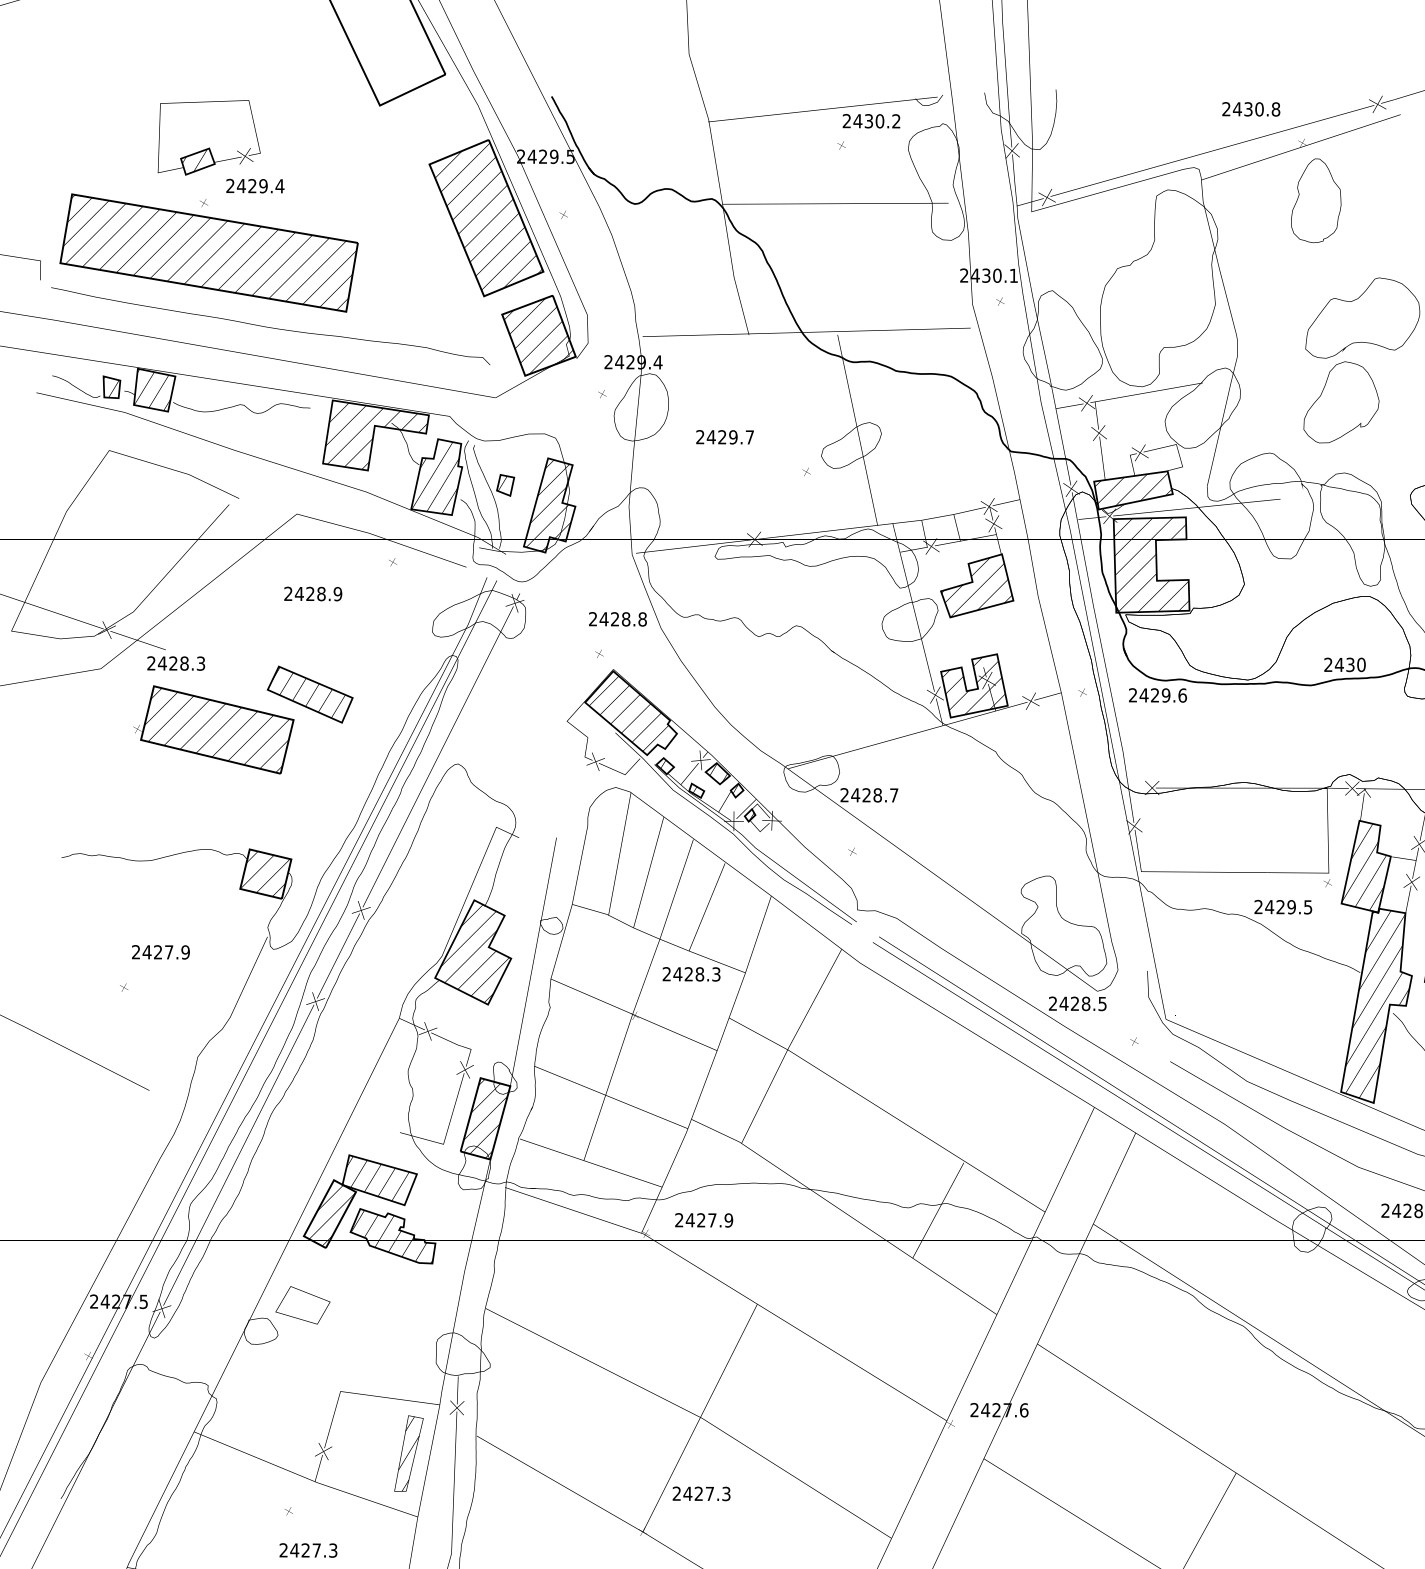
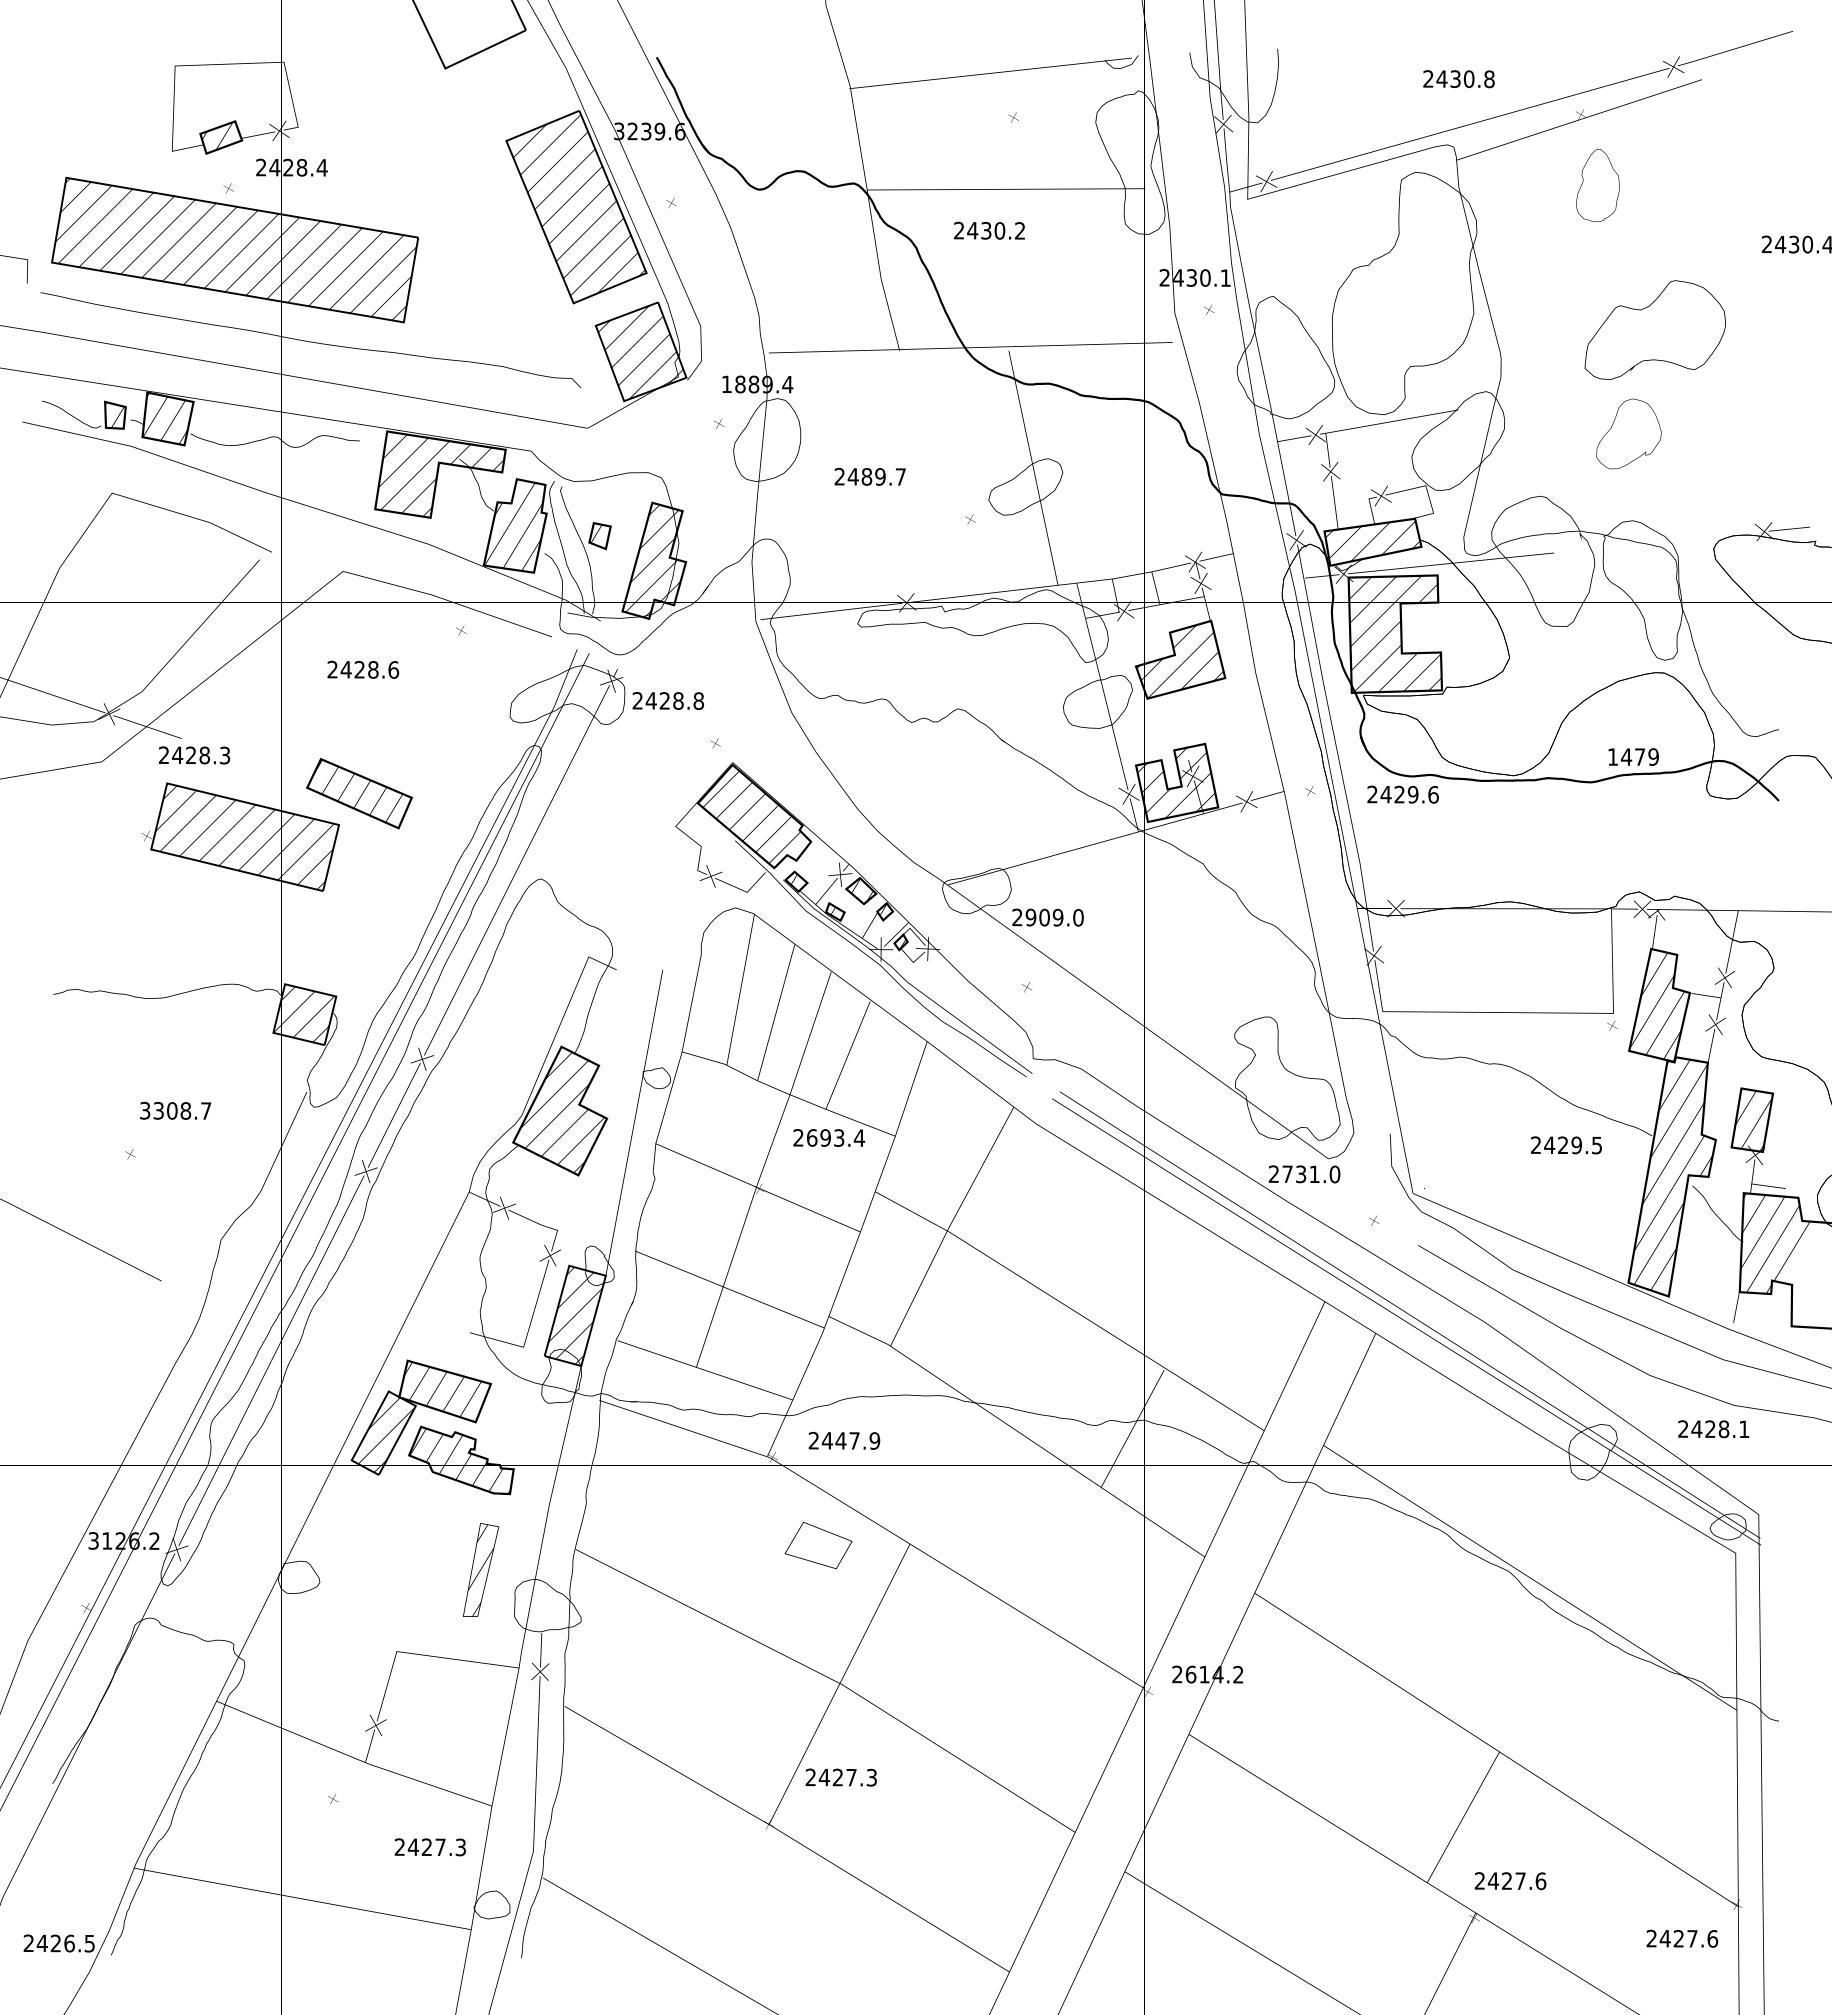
text: (1250, 109) -> (1458, 79), moved
text: (871, 121) -> (989, 230), moved
text: (545, 156) -> (649, 131), 2429.5 -> 3239.6
text: (263, 185) -> (301, 167), 2429.4 -> 2428.4
part: (1315, 200) -> (1597, 185), size x0.7
text: (619, 362) -> (740, 384), 2429.4 -> 1889.4
part: (1341, 402) -> (1628, 433), size x0.7
text: (722, 436) -> (866, 476), 2429.7 -> 2489.7
text: (337, 593) -> (393, 669), 2428.9 -> 2428.6
text: (617, 618) -> (667, 700), moved
text: (1344, 664) -> (1632, 756), 2430 -> 1479
text: (874, 795) -> (1054, 917), 2428.7 -> 2909.0
text: (1283, 907) -> (1566, 1145), moved
text: (160, 951) -> (175, 1110), 2427.9 -> 3308.7
text: (696, 974) -> (835, 1138), 2428.3 -> 2693.4
text: (1082, 1003) -> (1310, 1174), 2428.5 -> 2731.0
text: (700, 1220) -> (840, 1440), 2427.9 -> 2447.9
text: (118, 1302) -> (123, 1541), 2427.5 -> 3126.2
part: (302, 1305) -> (818, 1545), moved
text: (1004, 1410) -> (1214, 1674), 2427.6 -> 2614.2
part: (409, 1453) -> (481, 1569), moved
text: (307, 1550) -> (429, 1847), moved

